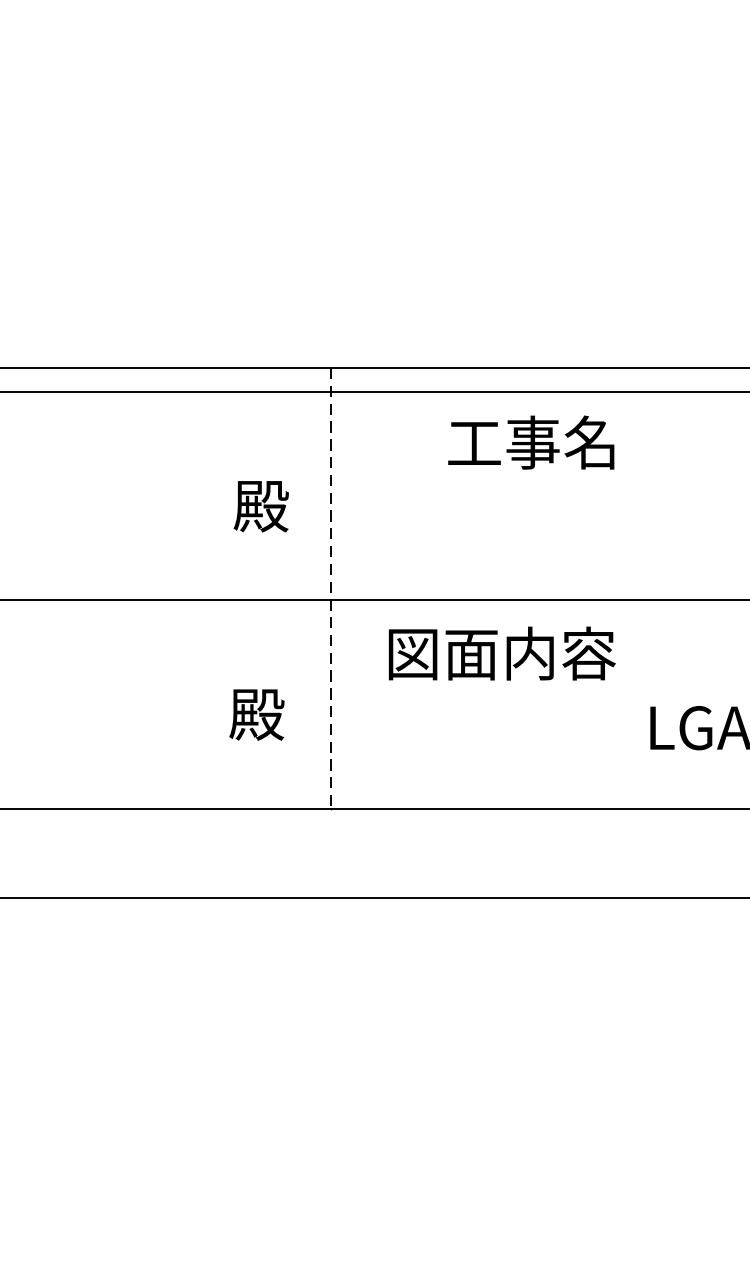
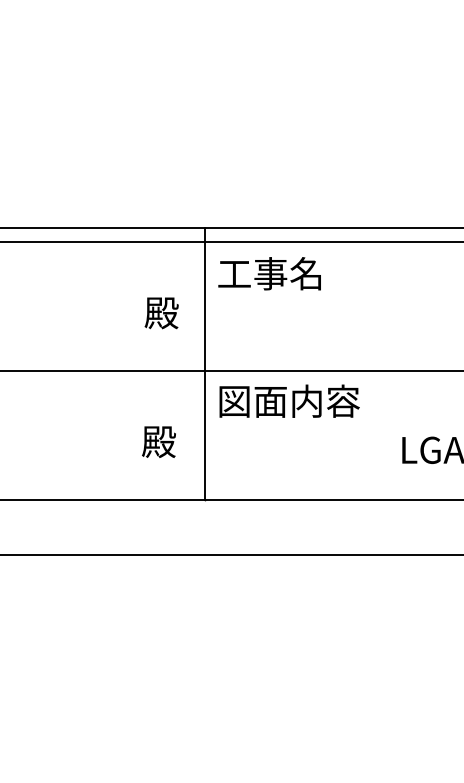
text: (531, 442) -> (269, 273), moved
line: (330, 589) -> (204, 364), dashed -> solid
text: (501, 652) -> (289, 400), moved

